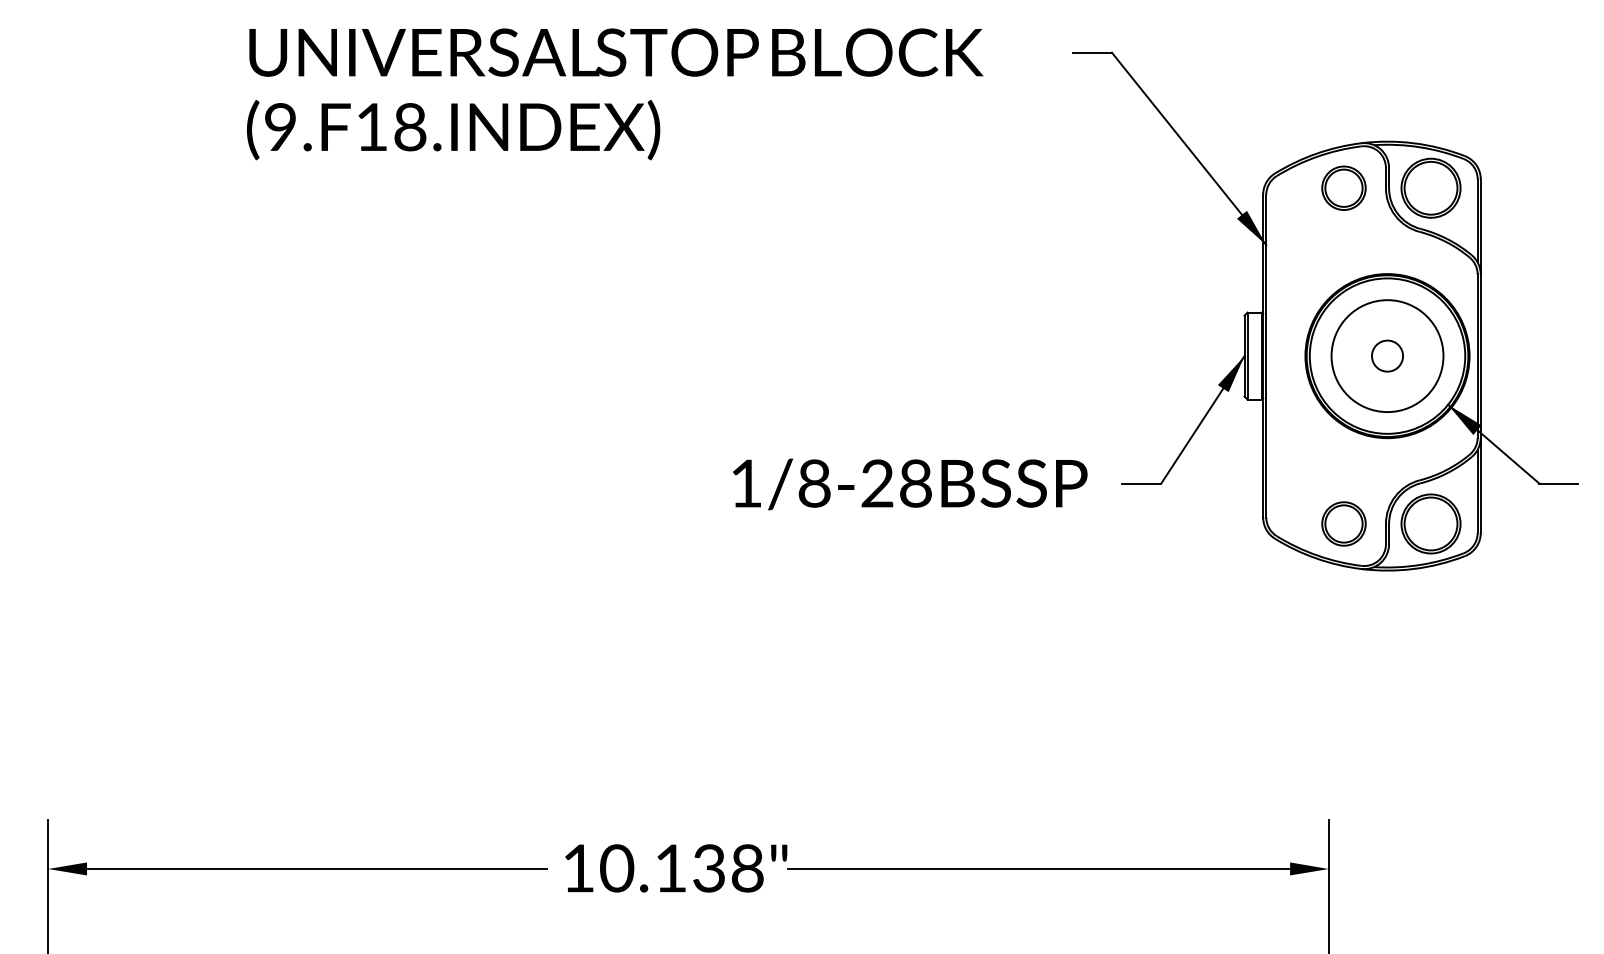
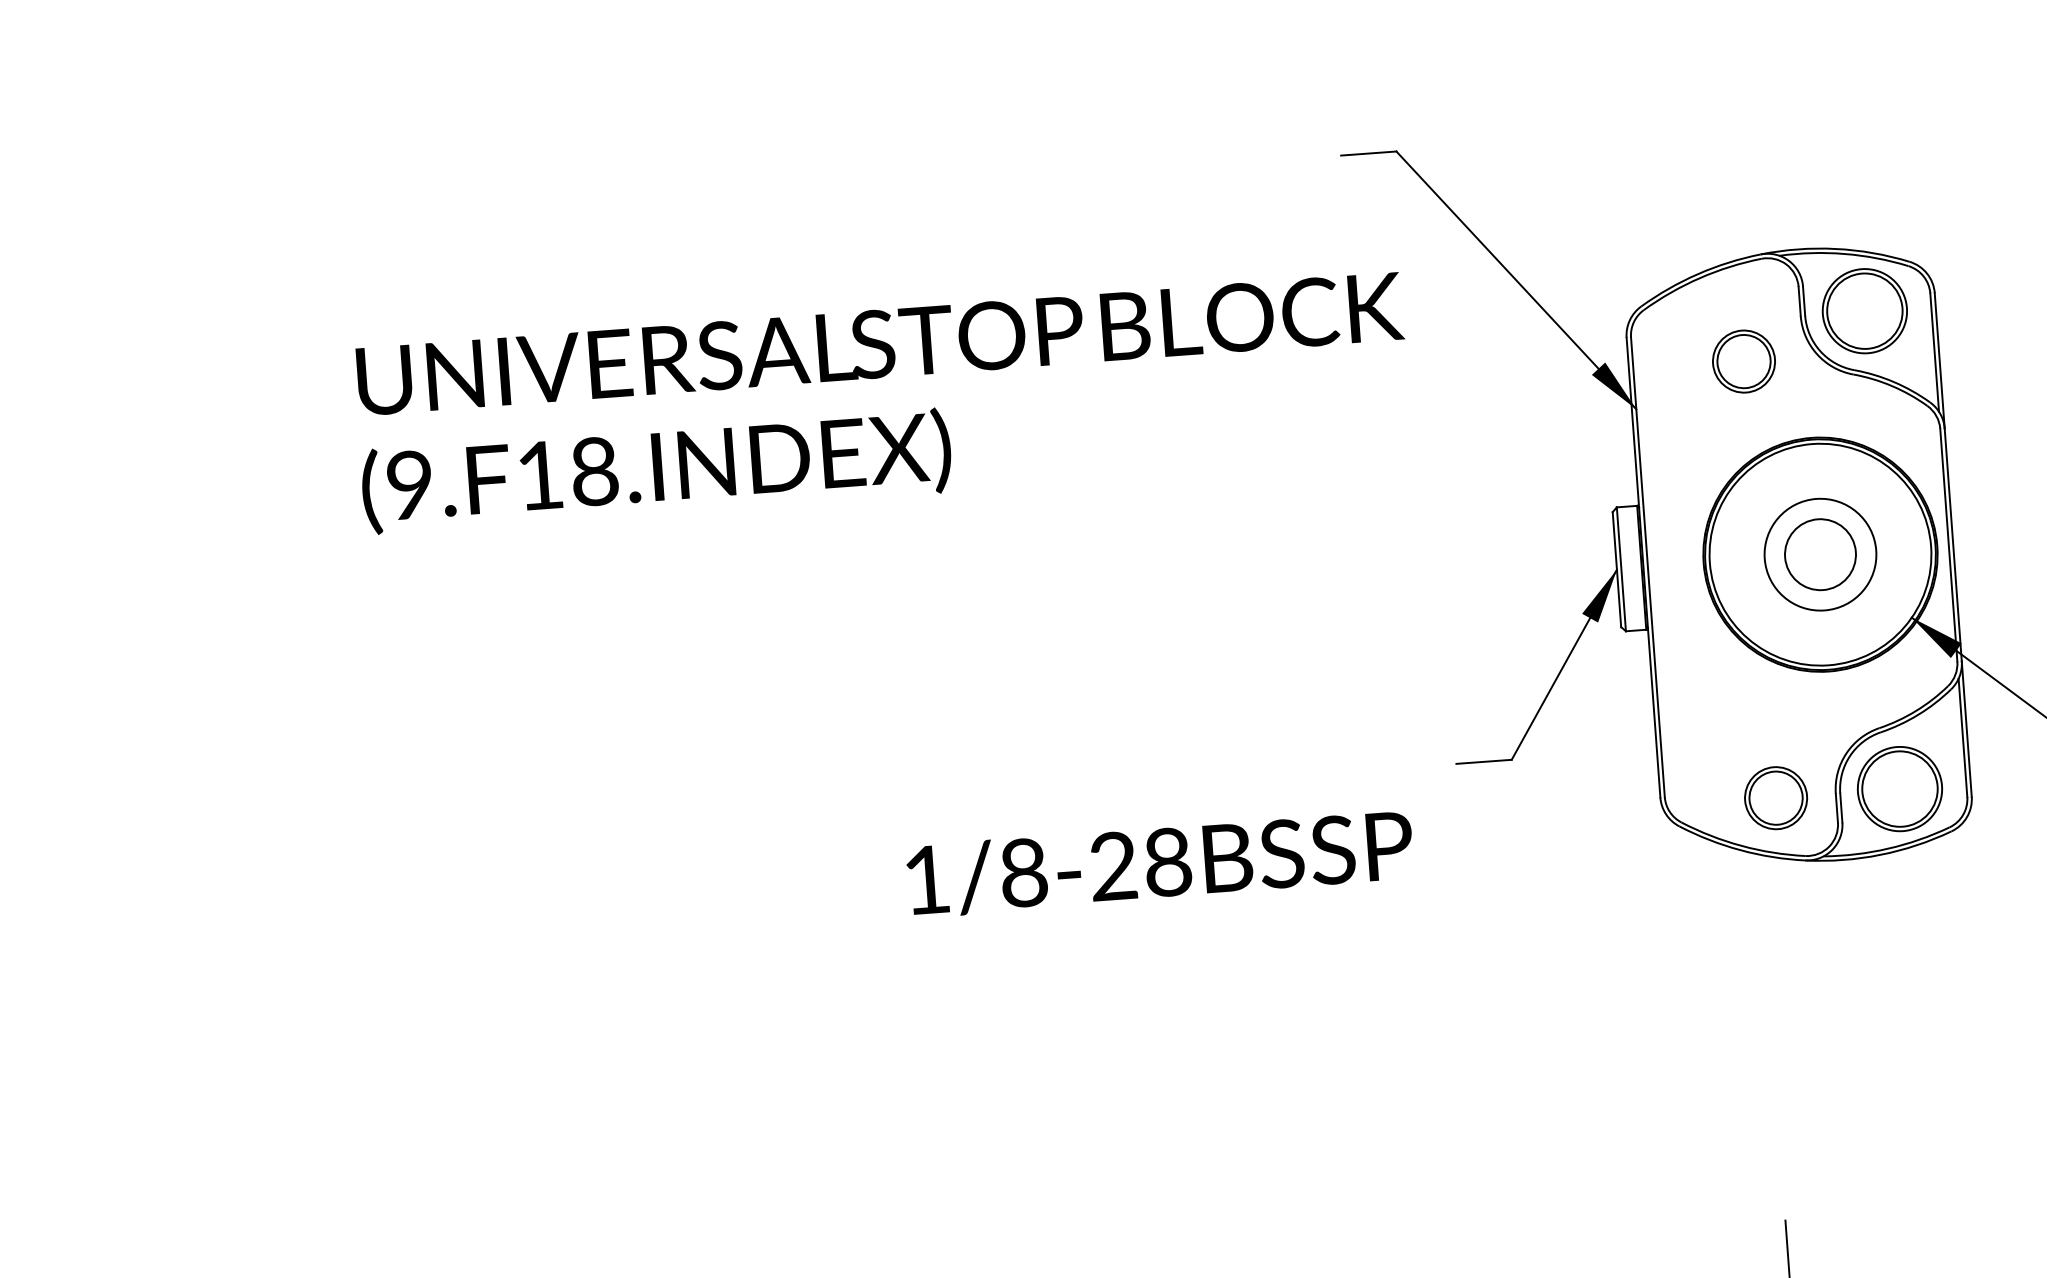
text: (615, 94) -> (883, 403), moved
part: (1343, 187) -> (1743, 360), moved
circle: (1387, 355) -> (1820, 553), size x1.6
circle: (1387, 356) -> (1820, 555), size x0.7
text: (910, 484) -> (1160, 864), moved

